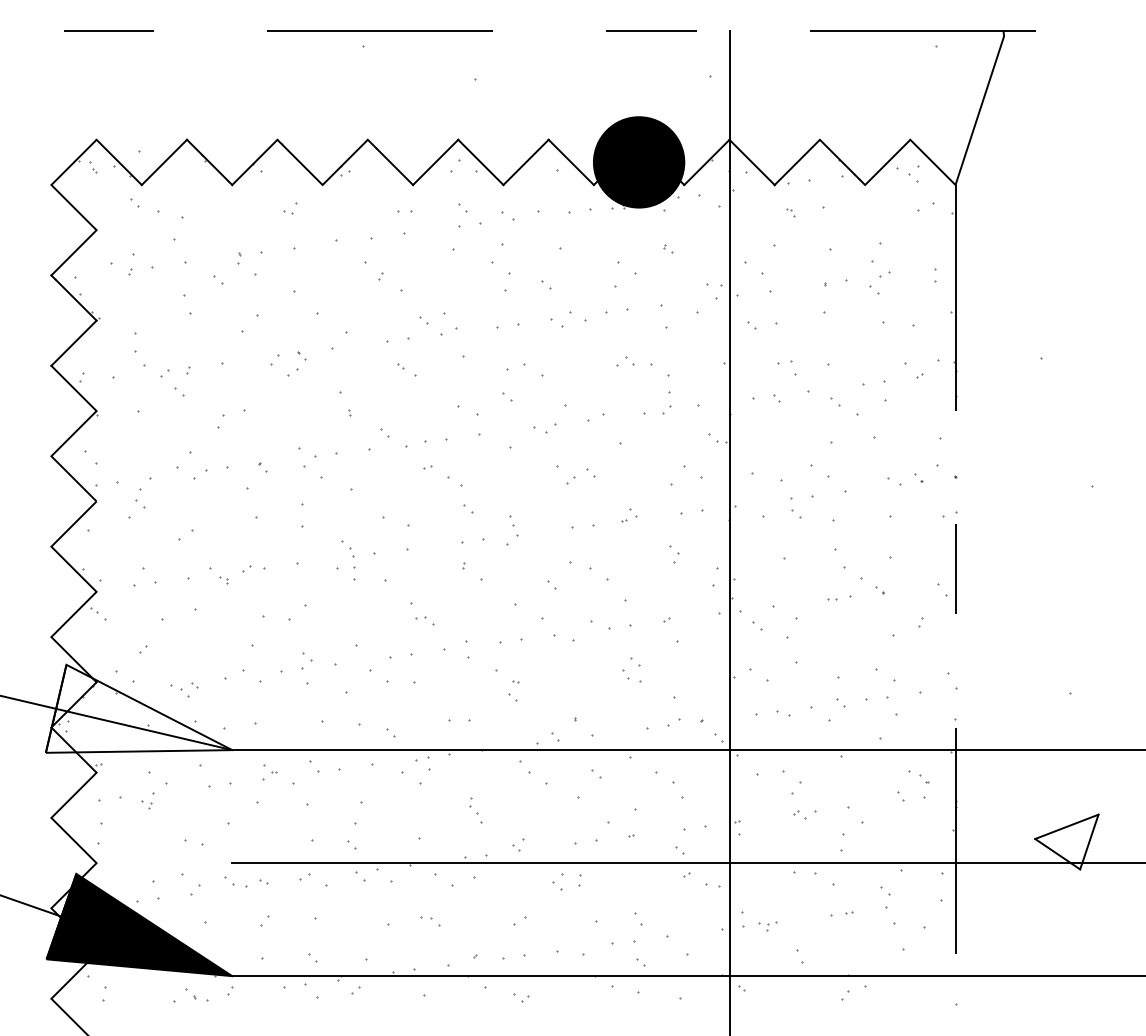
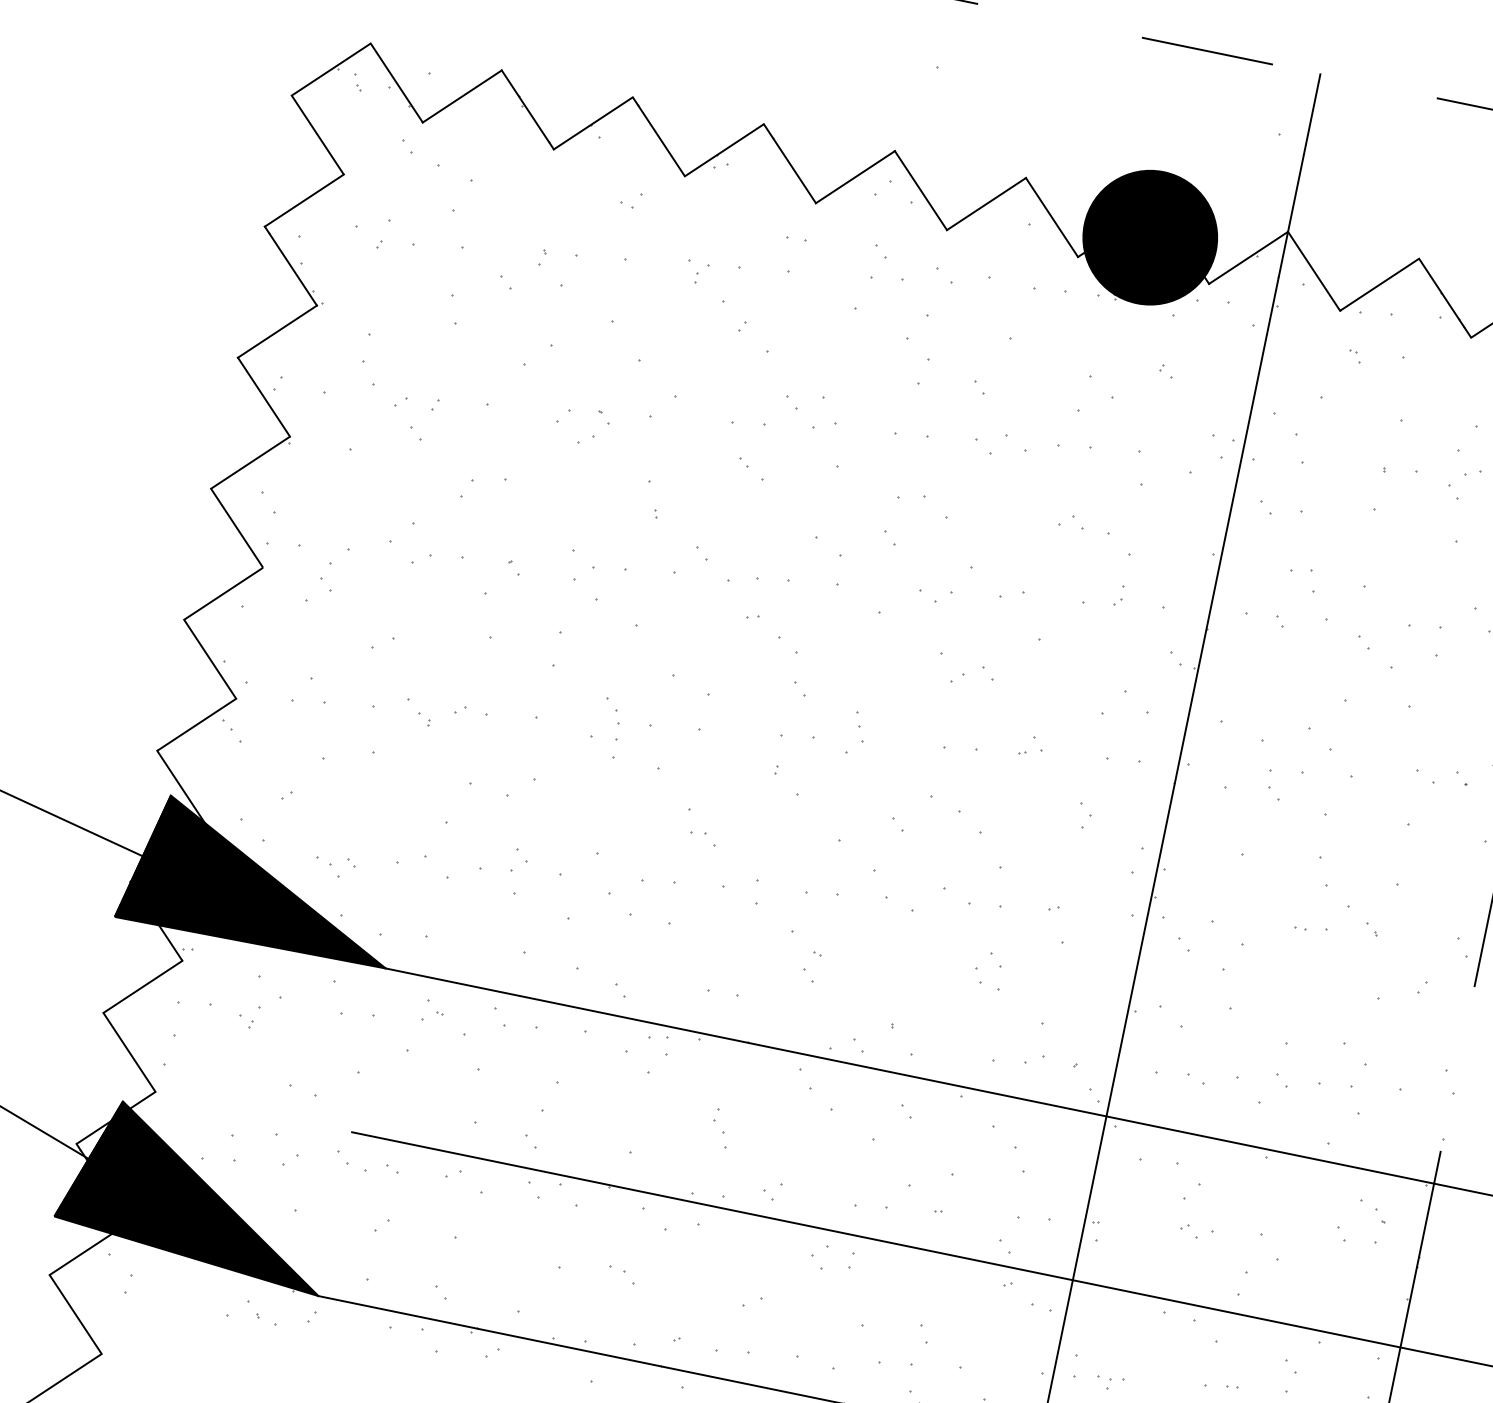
part: (346, 247) -> (700, 273), added
part: (667, 403) -> (1119, 595), size x0.62
fill: (138, 708) -> (262, 880), added

